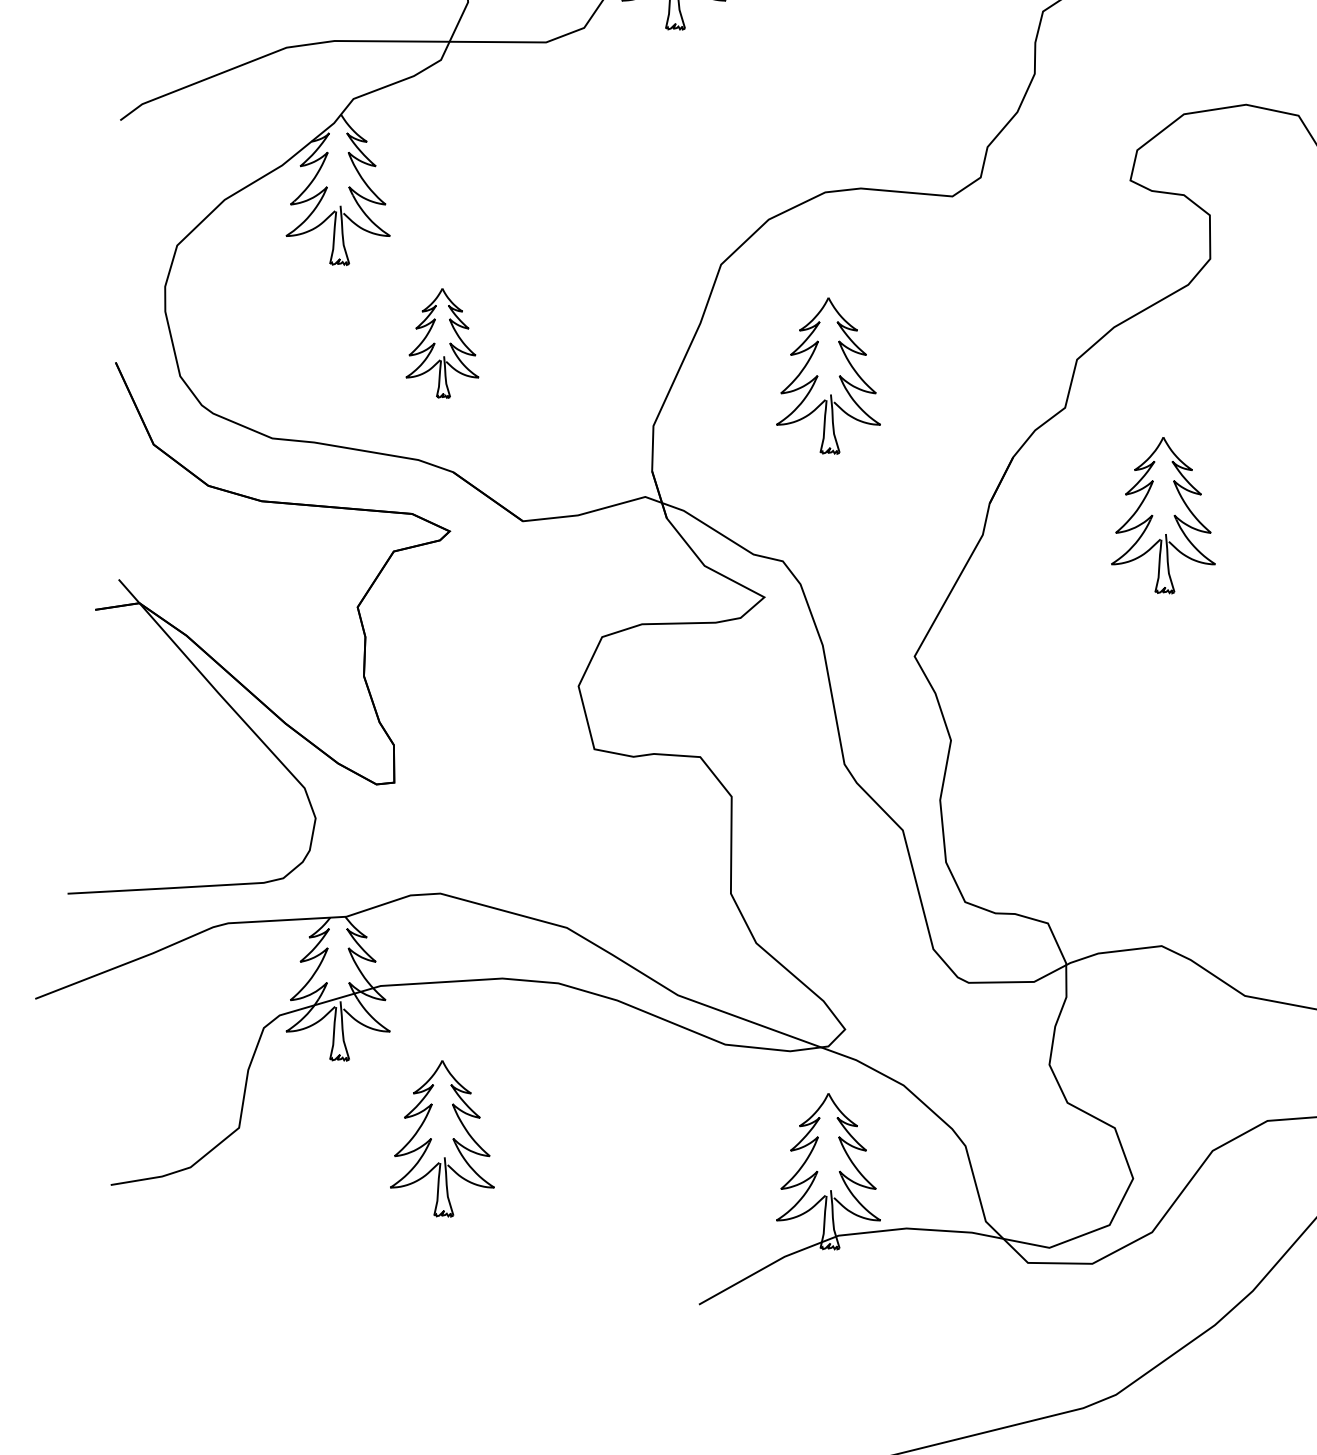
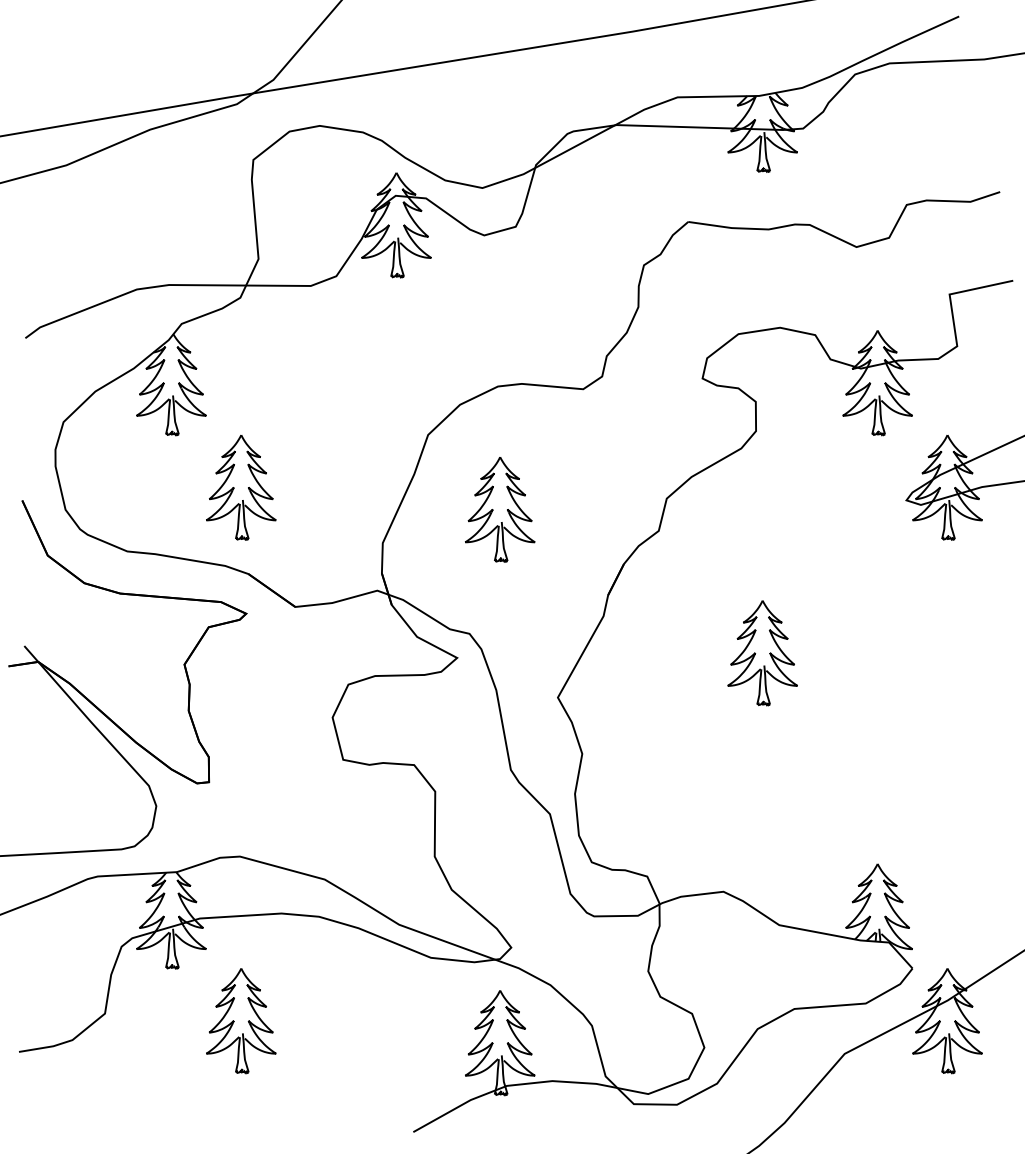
part: (442, 343) -> (241, 487), size x1.43
part: (1163, 516) -> (762, 653), moved

